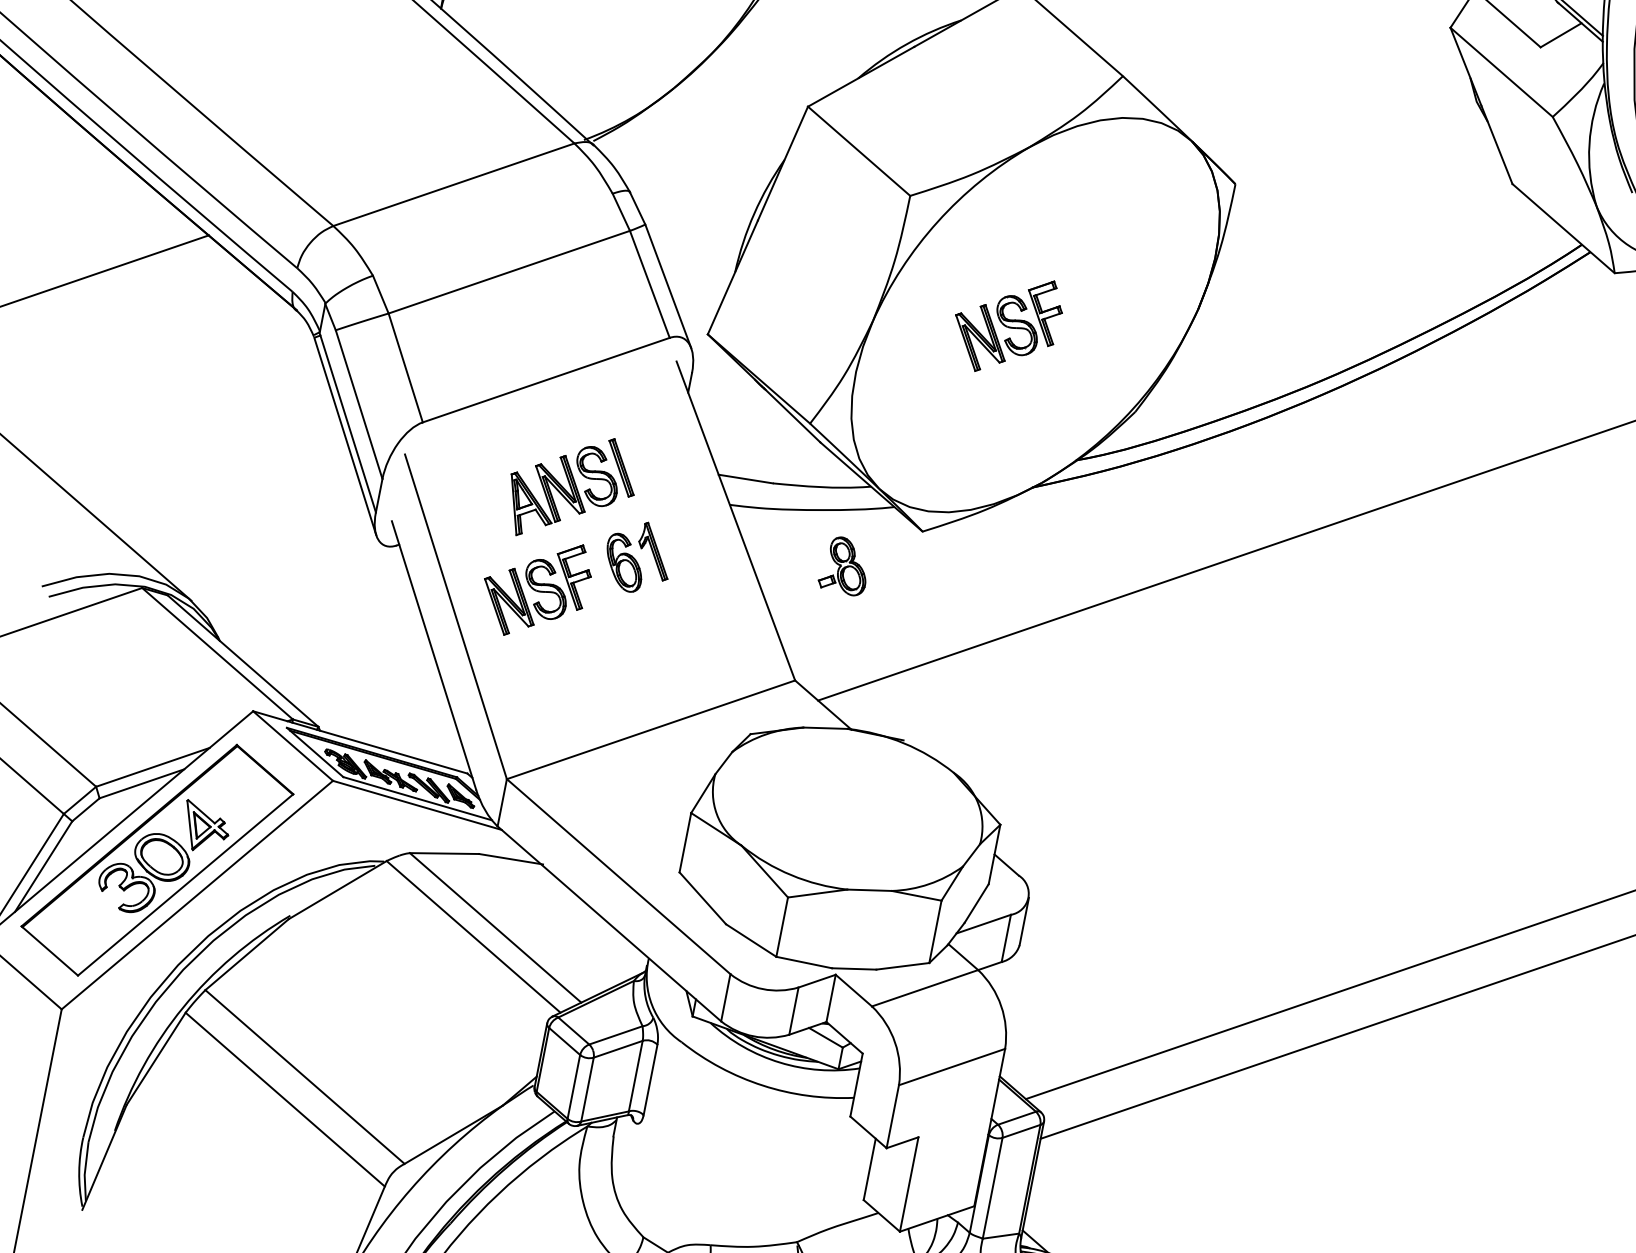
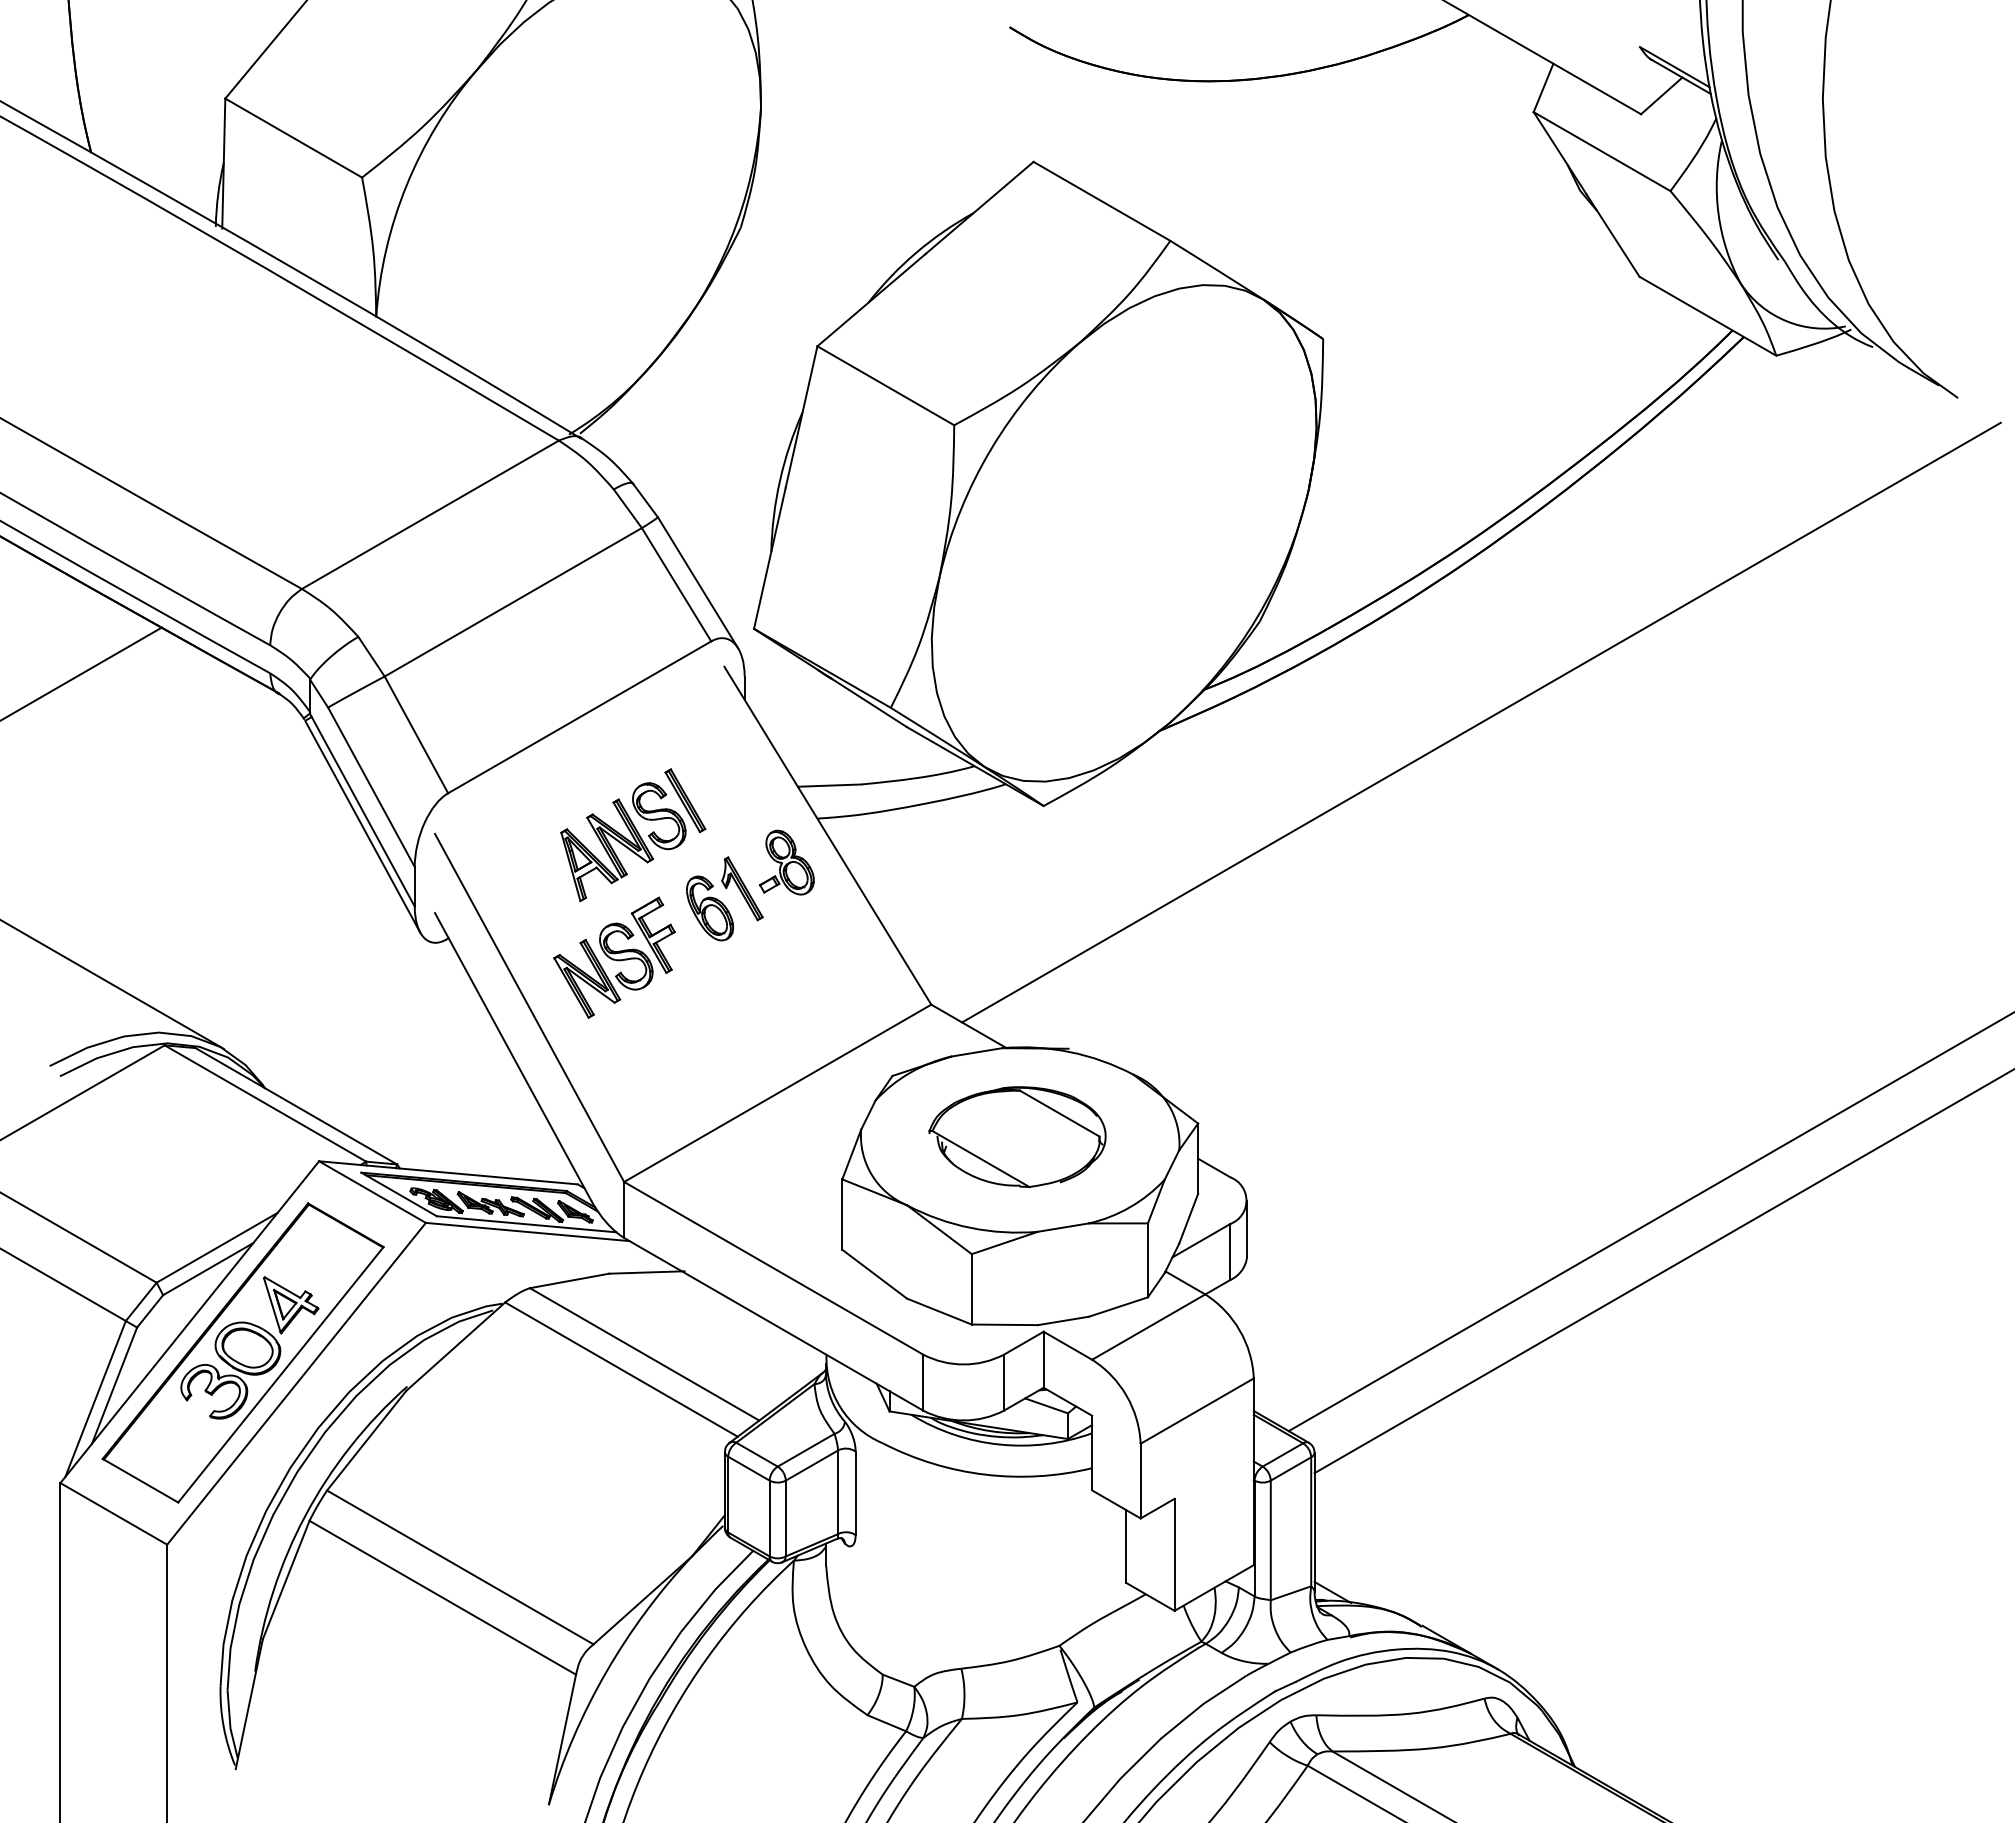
part: (1006, 324) -> (1093, 550), removed
part: (844, 565) -> (786, 862), moved
part: (845, 806) -> (1017, 1137), added

